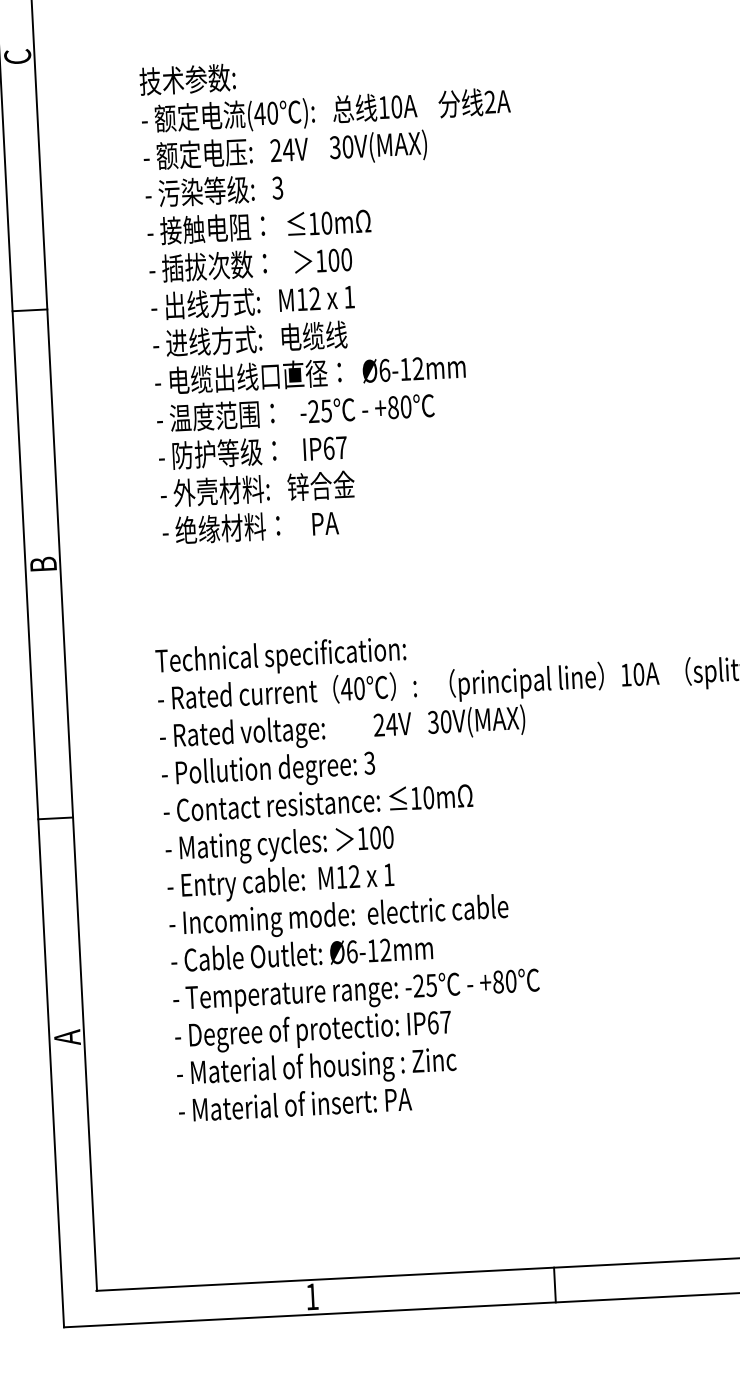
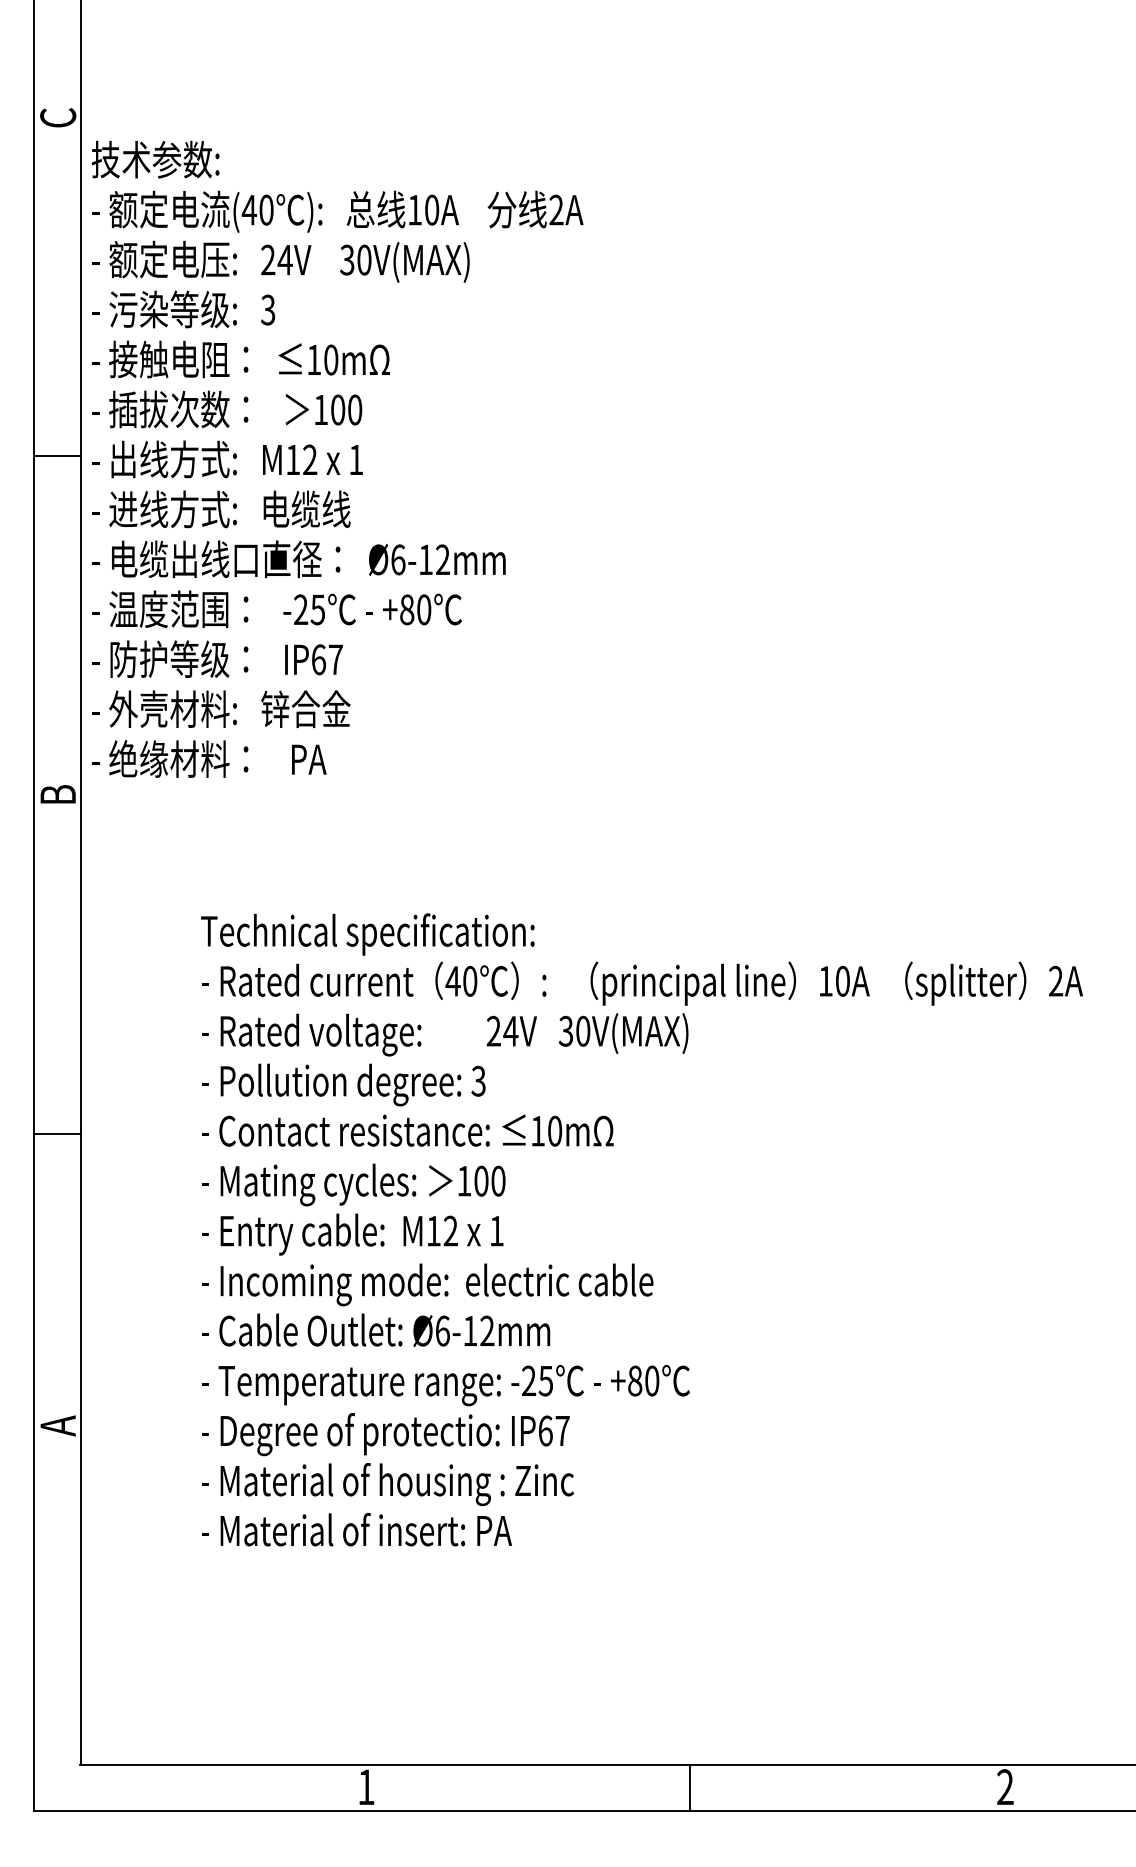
text: (335, 296) -> (337, 458), moved

